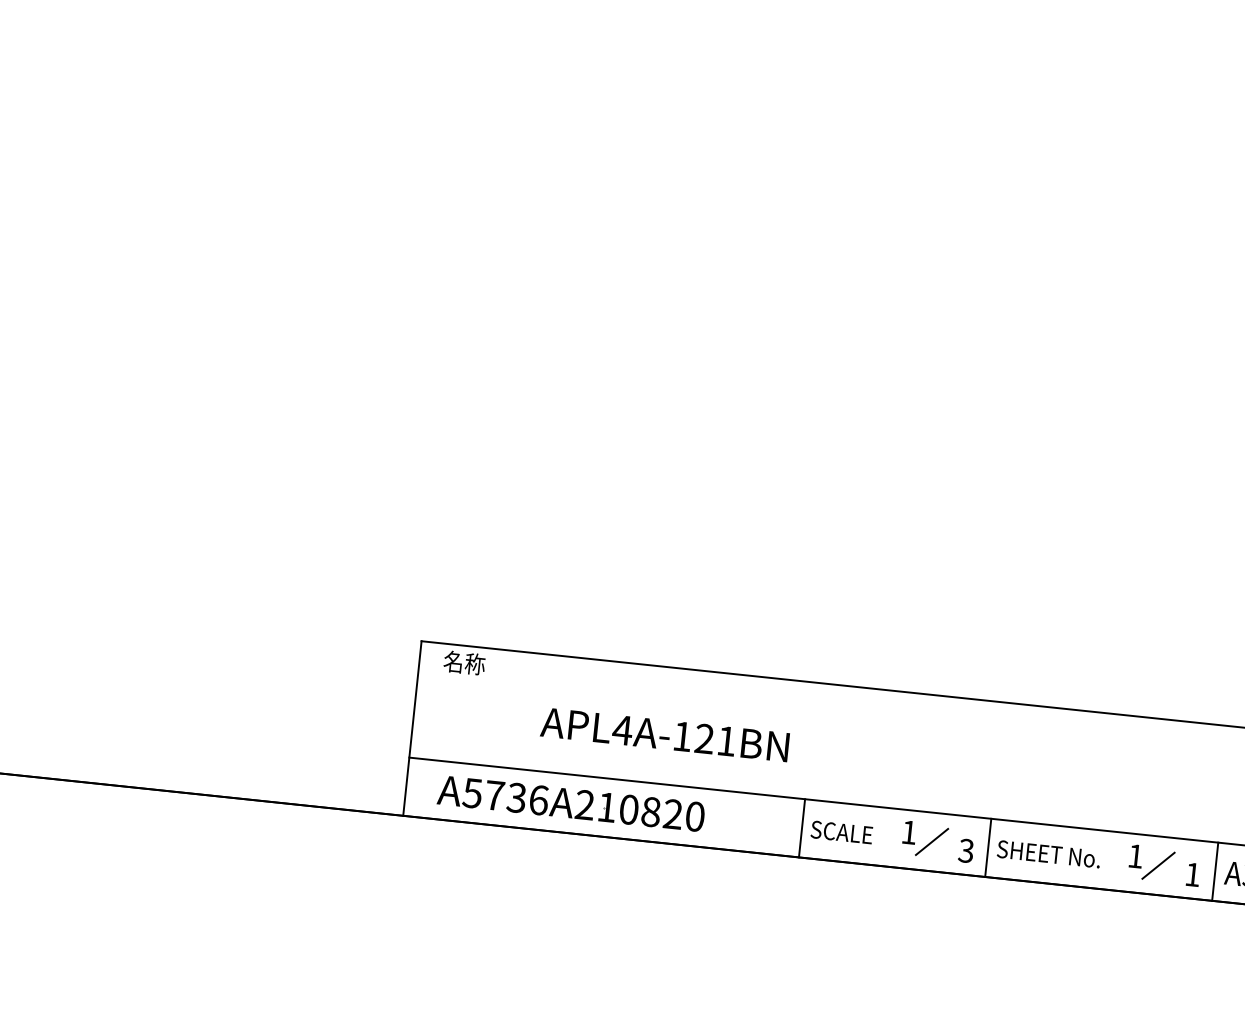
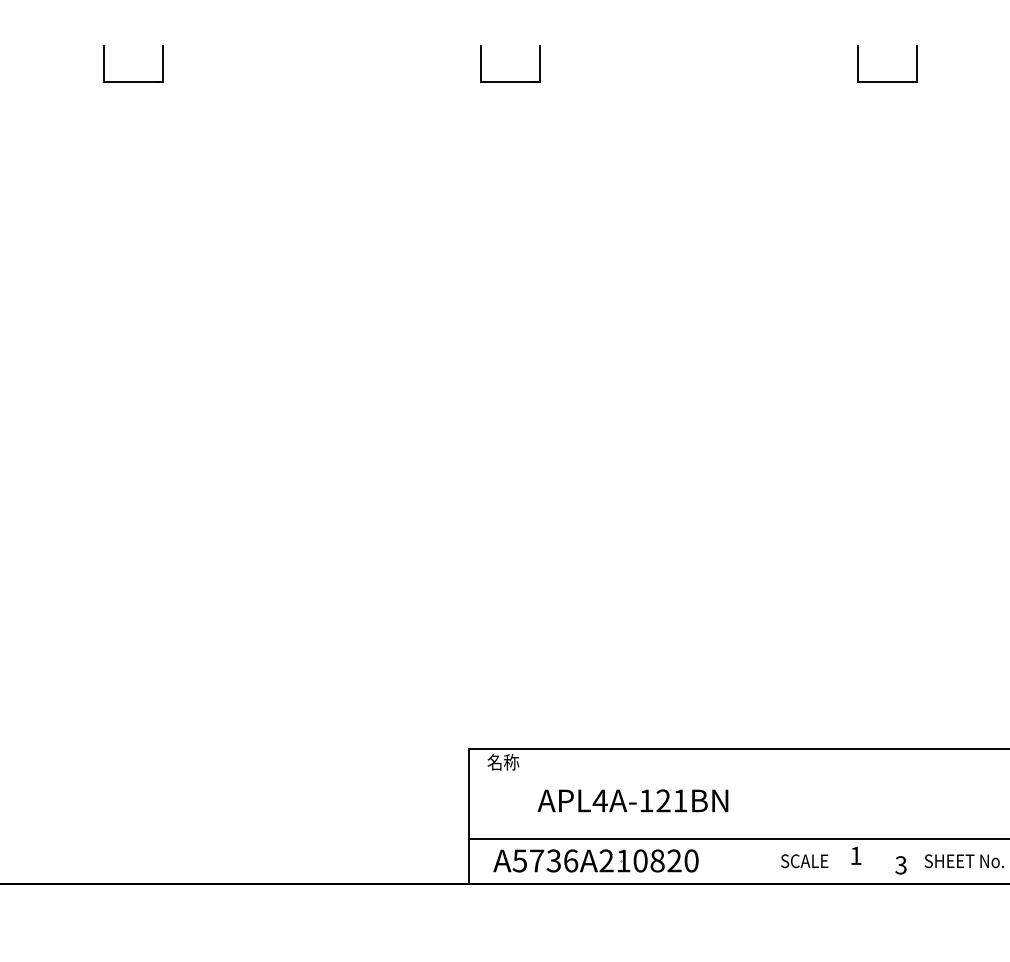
text: (664, 734) -> (632, 800), moved
line: (801, 827) -> (773, 860), removed
line: (931, 842) -> (873, 861), removed
line: (988, 846) -> (917, 860), removed

